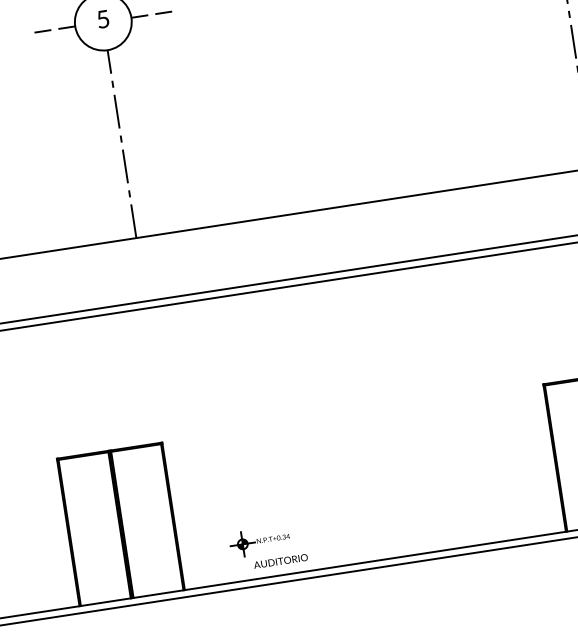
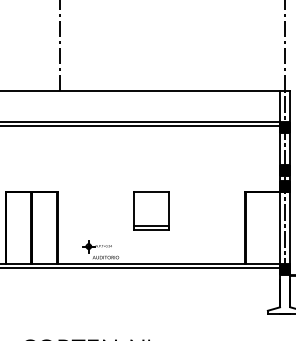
part: (358, 451) -> (151, 210), added

